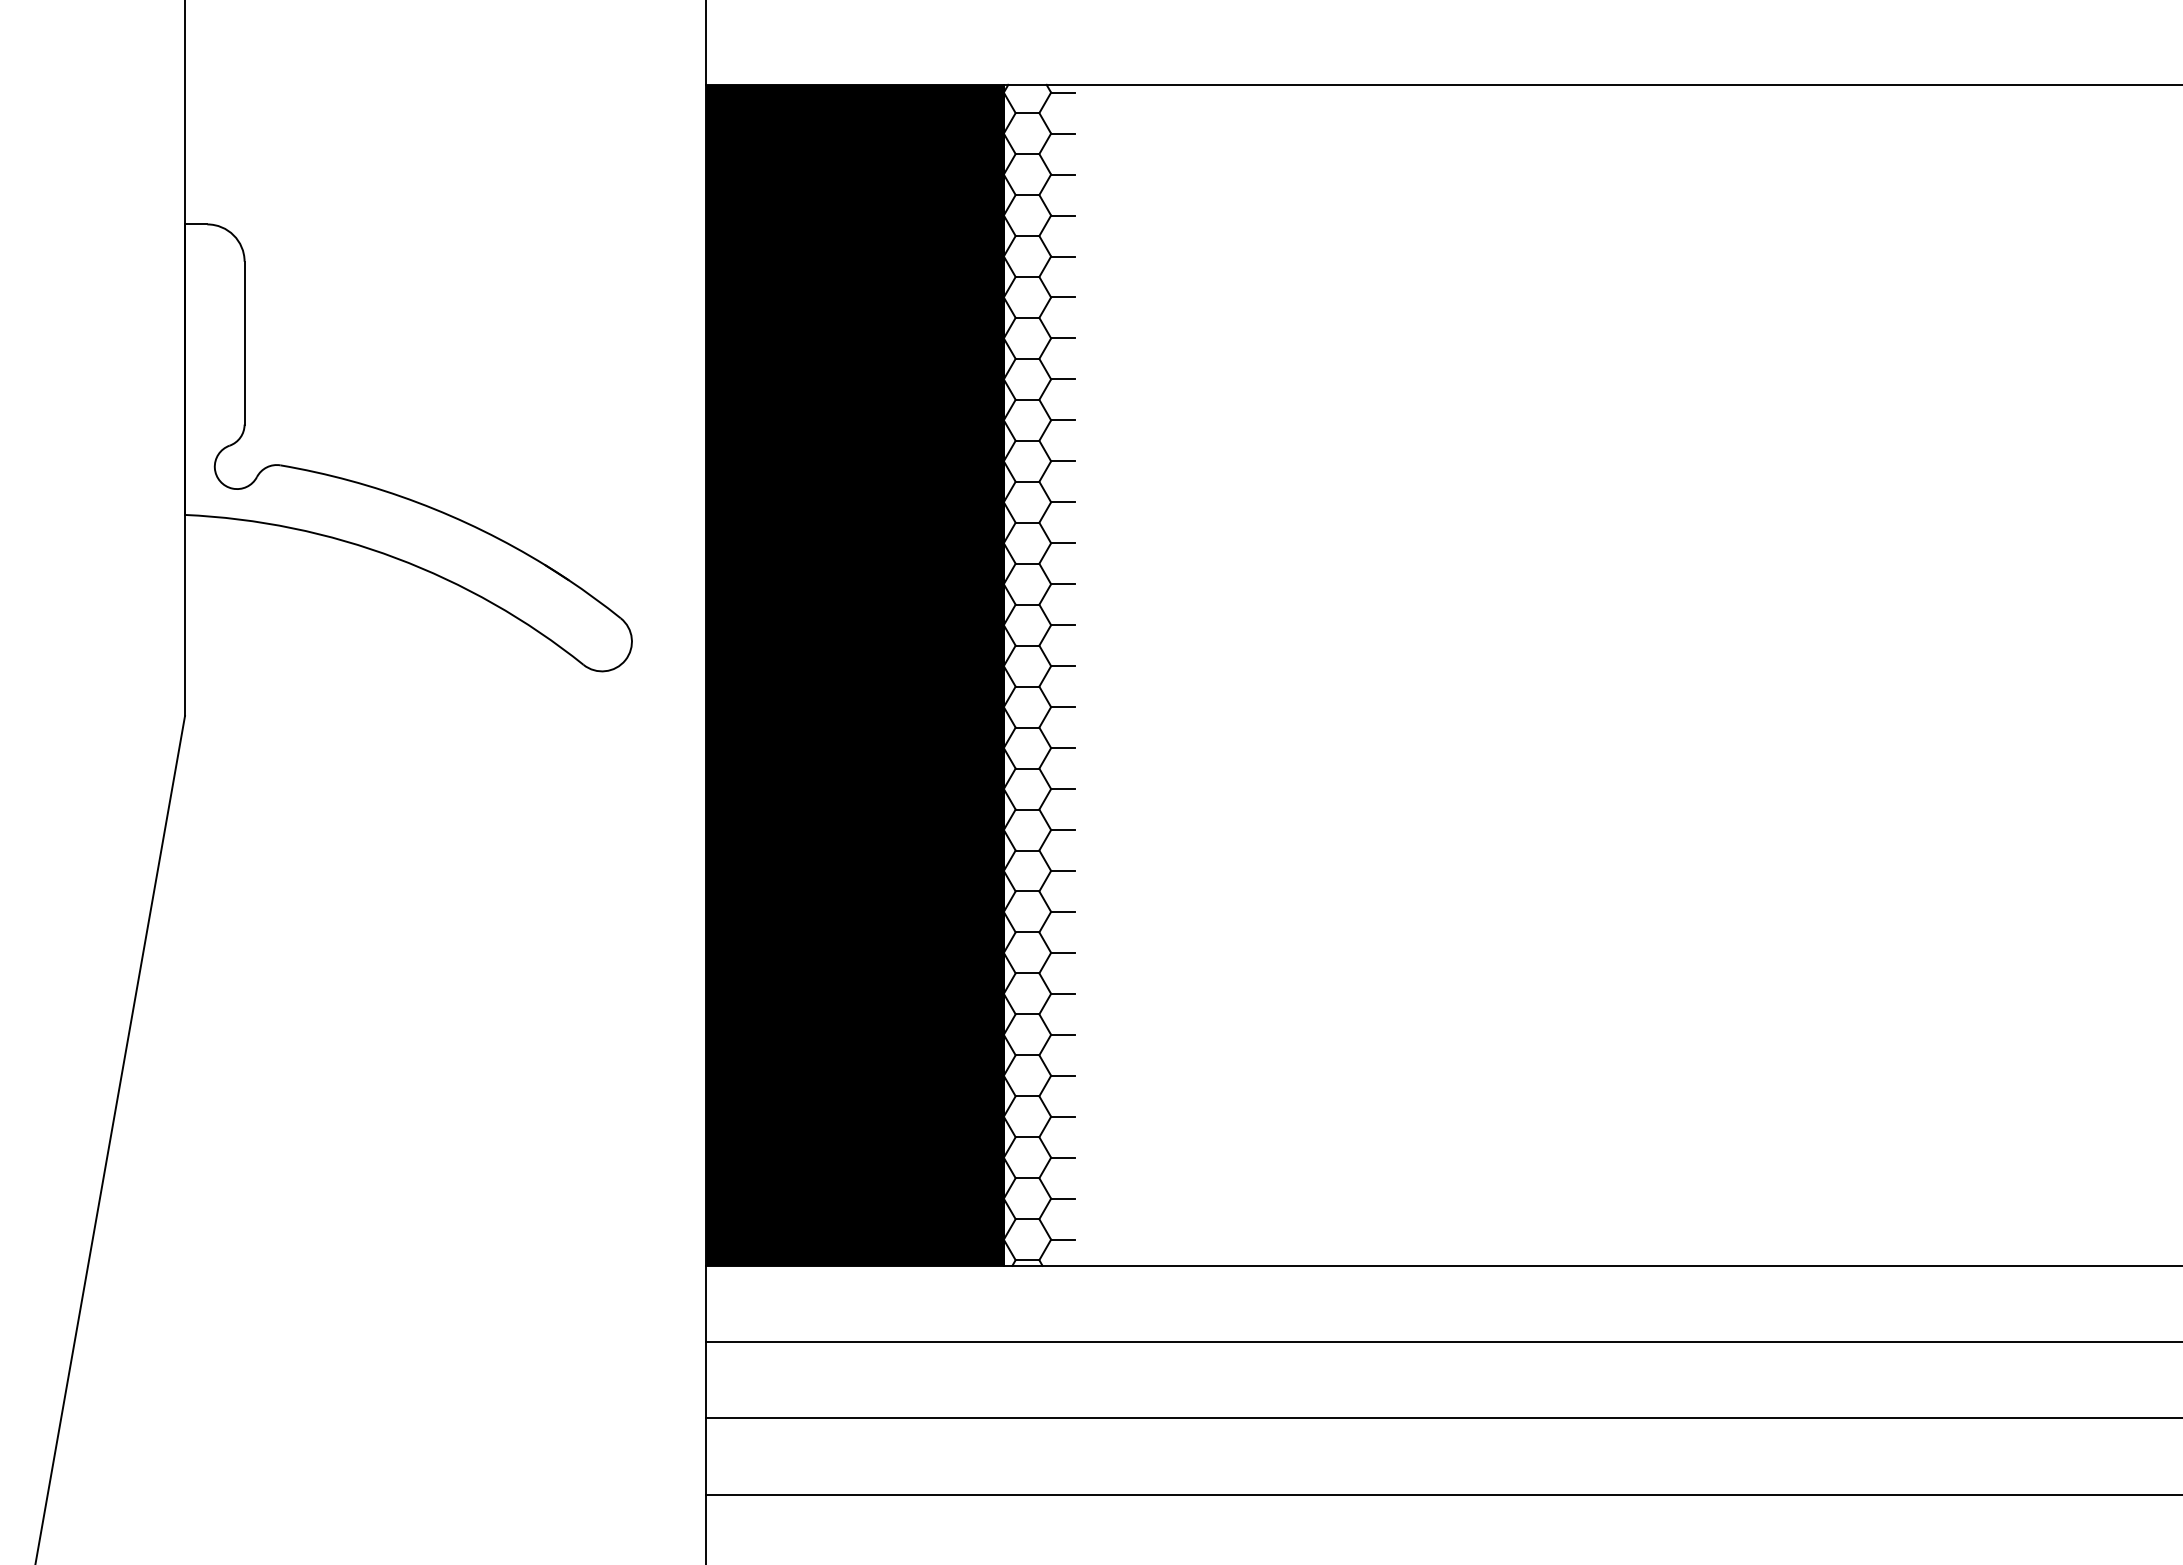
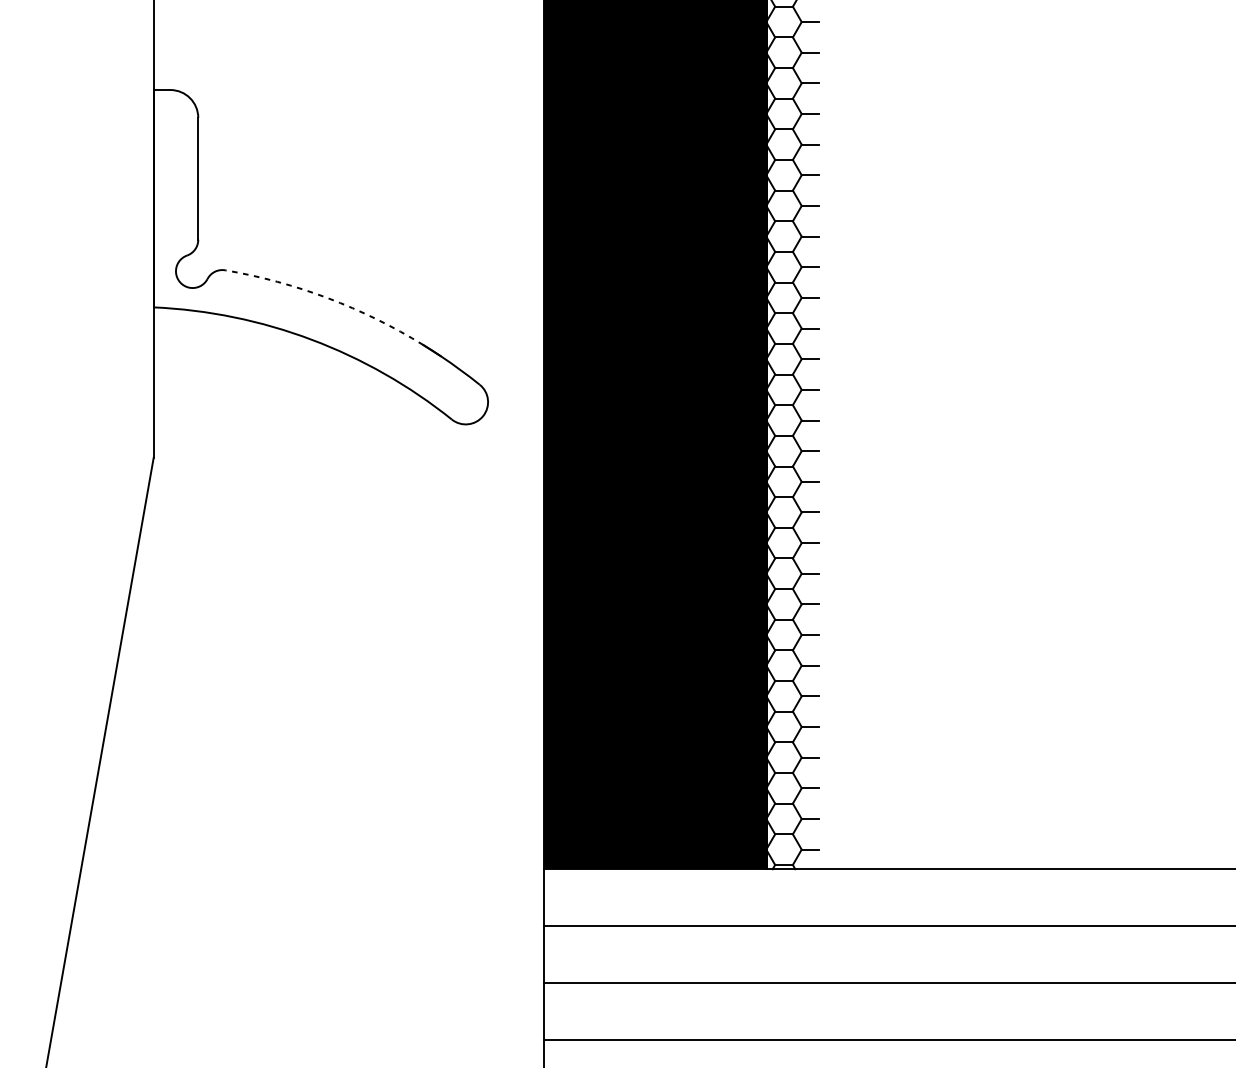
arc: (417, 502) -> (327, 298), solid -> dashed

